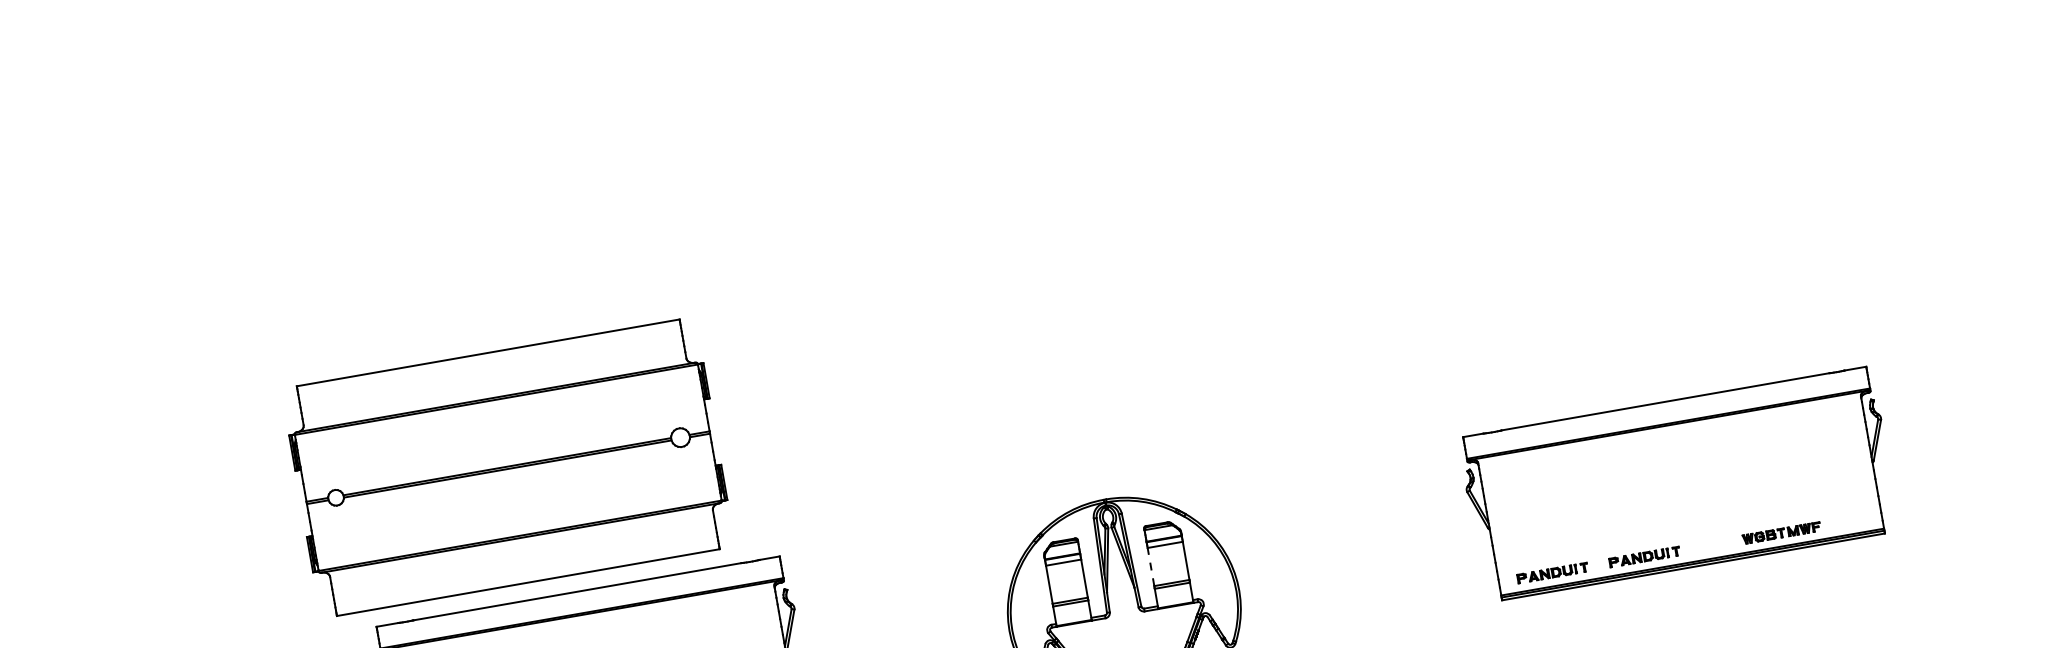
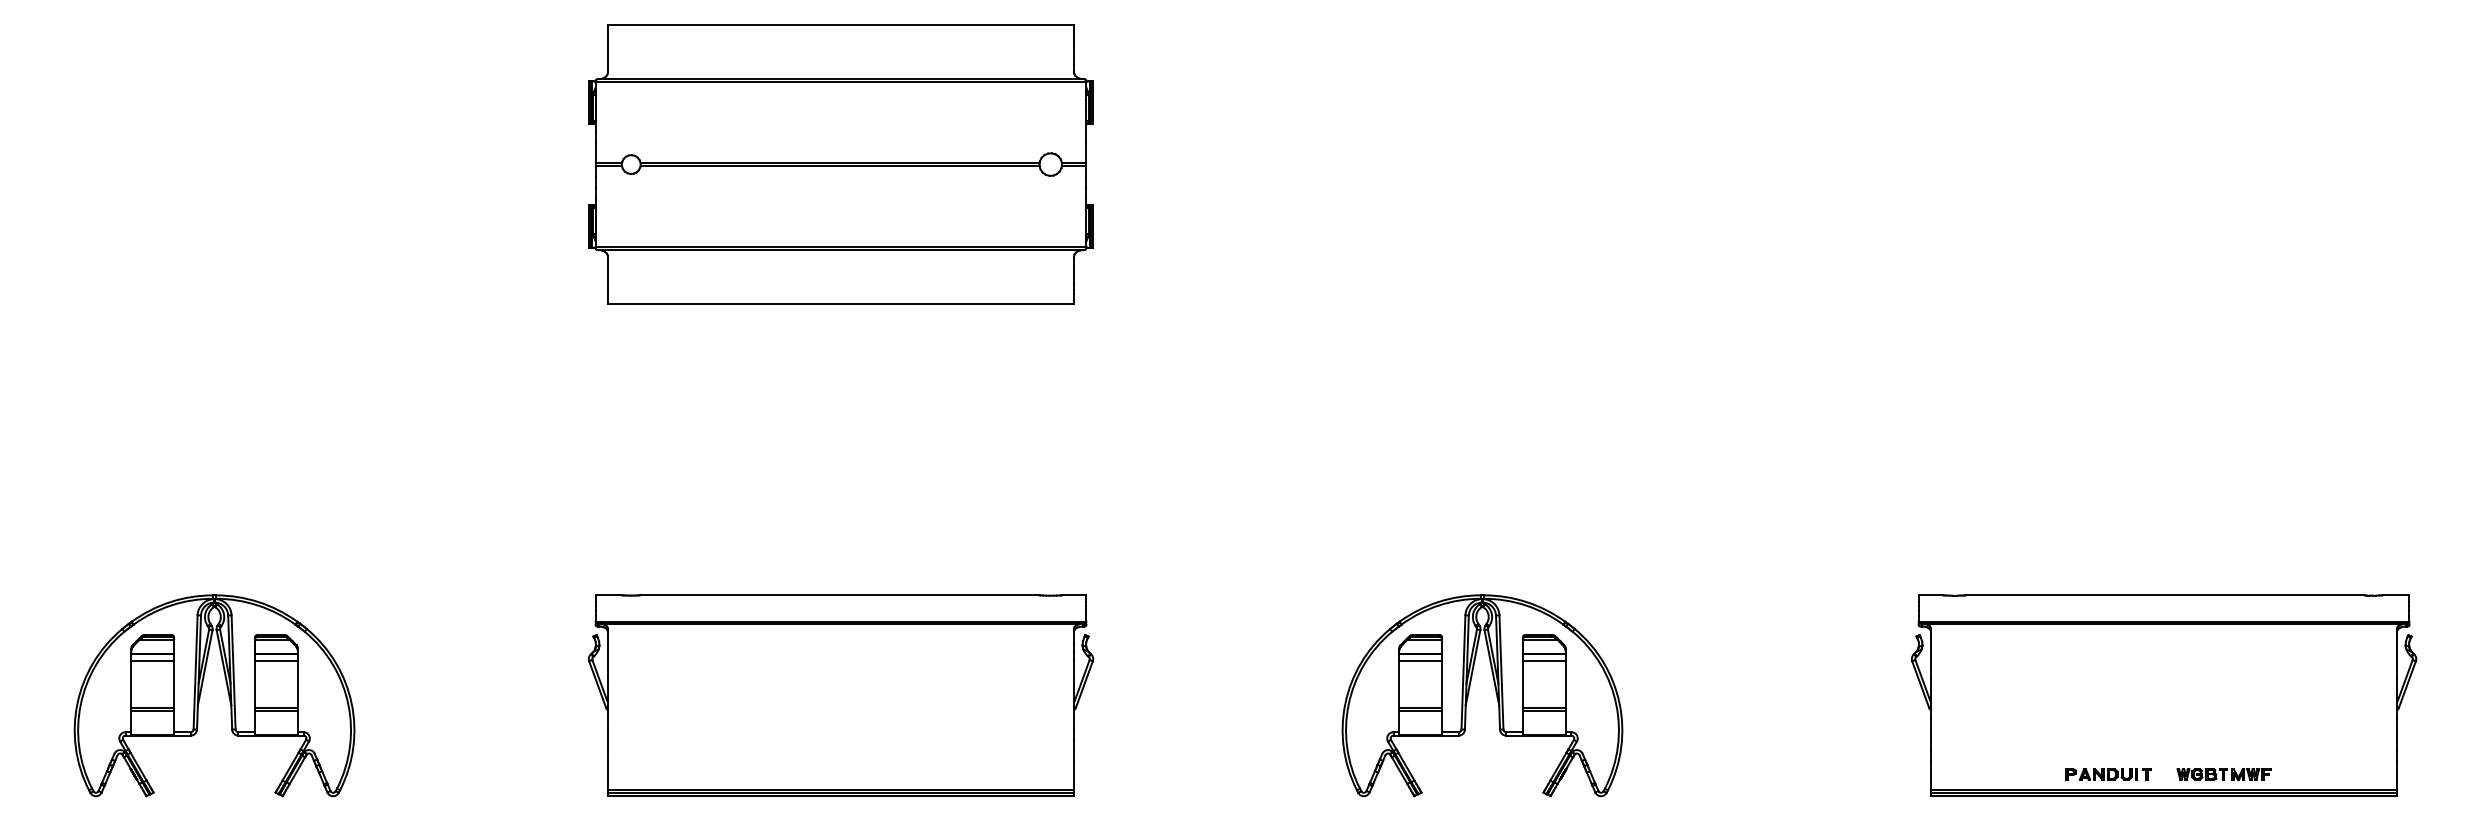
part: (507, 467) -> (840, 164), moved
part: (1781, 533) -> (2223, 774), moved
line: (1150, 566) -> (1522, 683), dashed -> solid
part: (1552, 573) -> (1996, 774), removed

